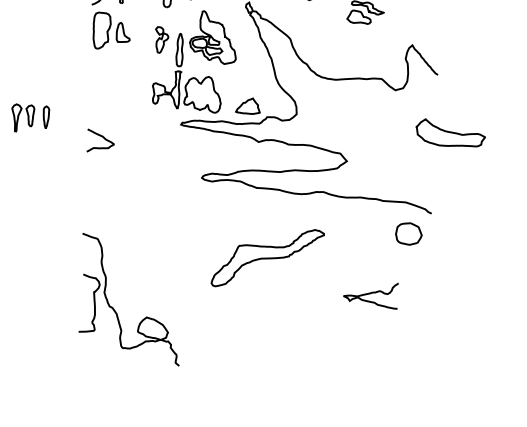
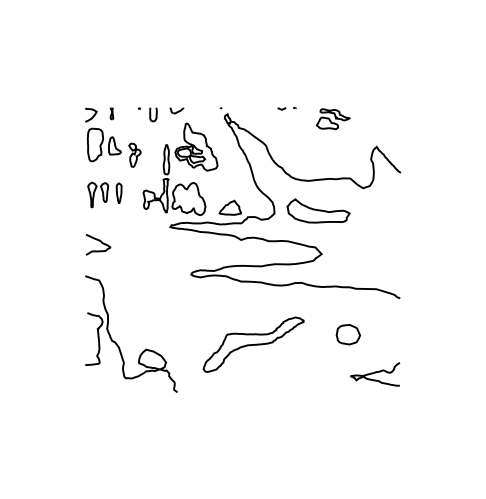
part: (161, 39) -> (134, 154), moved
part: (29, 117) -> (104, 194), moved
part: (450, 132) -> (318, 210), moved
part: (407, 233) -> (347, 334), moved
curve: (371, 294) -> (375, 373), moved
part: (115, 309) -> (117, 343), moved

